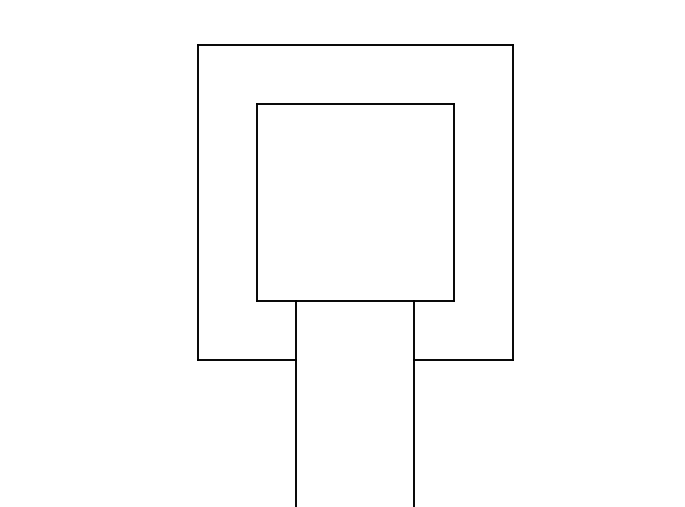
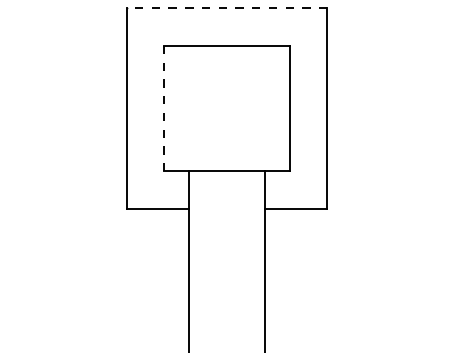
line: (354, 45) -> (226, 8), solid -> dashed
line: (257, 202) -> (164, 108), solid -> dashed

